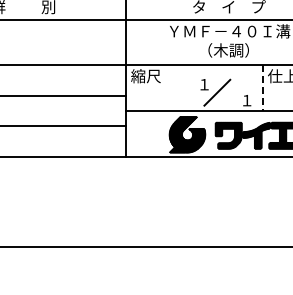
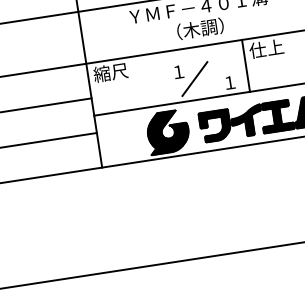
line: (262, 88) -> (245, 66), dashed -> solid

